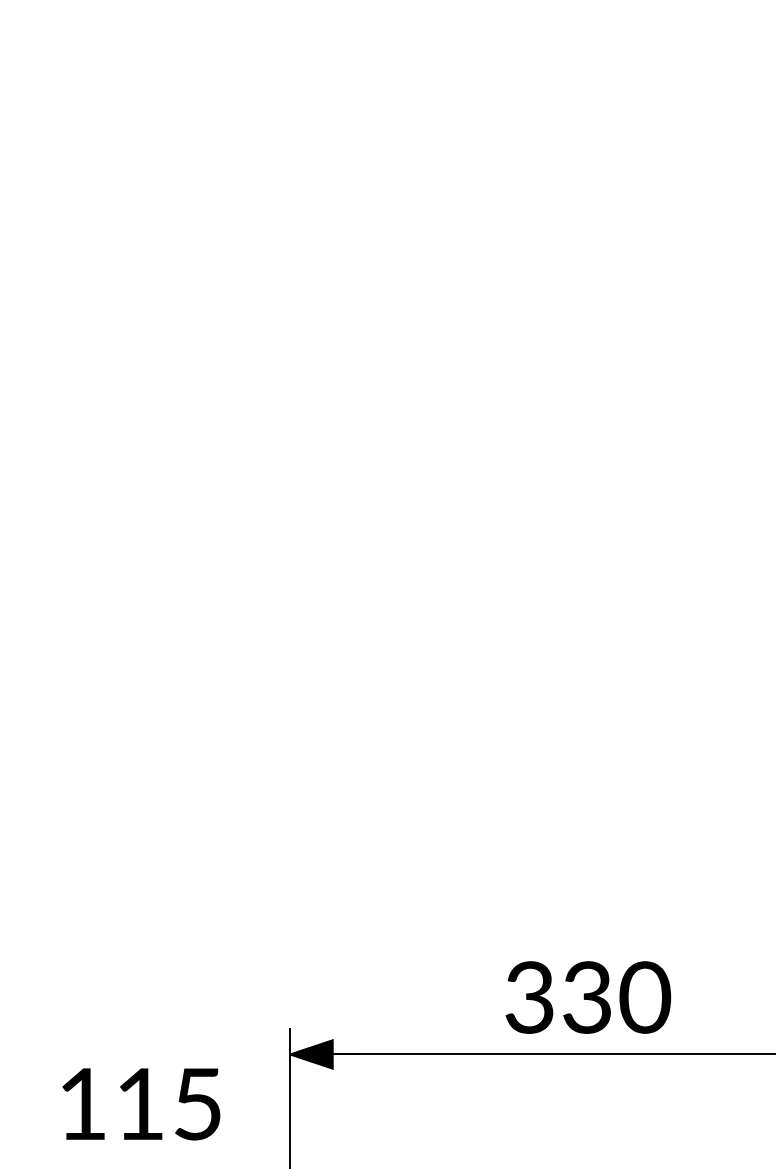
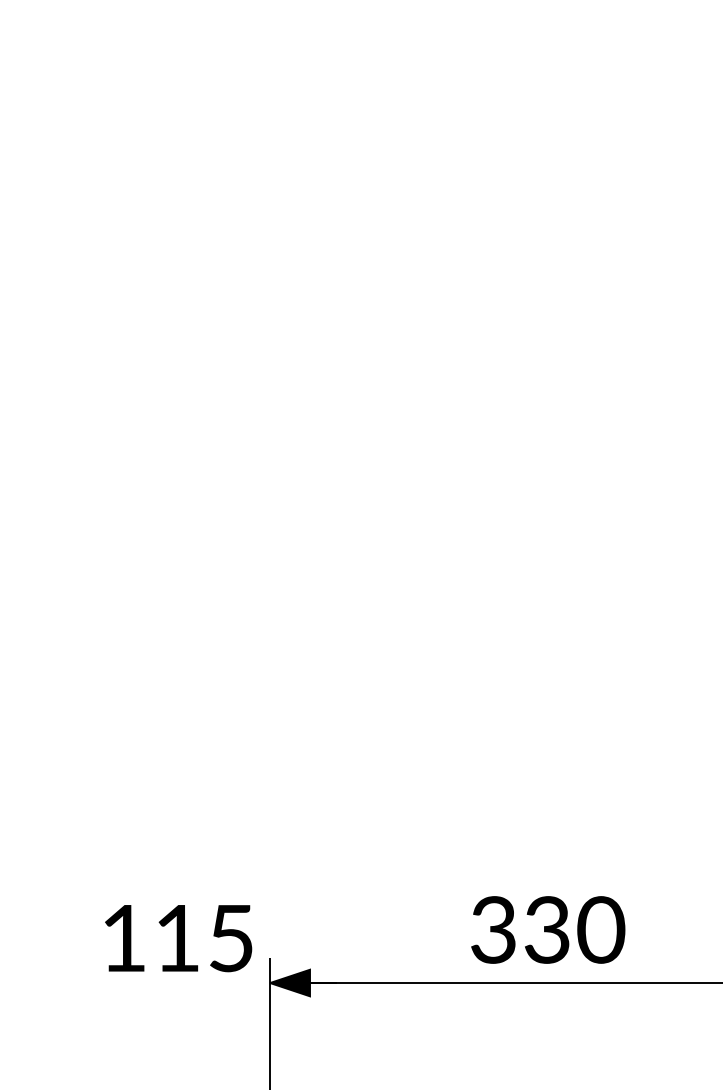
text: (141, 1104) -> (178, 938), moved

